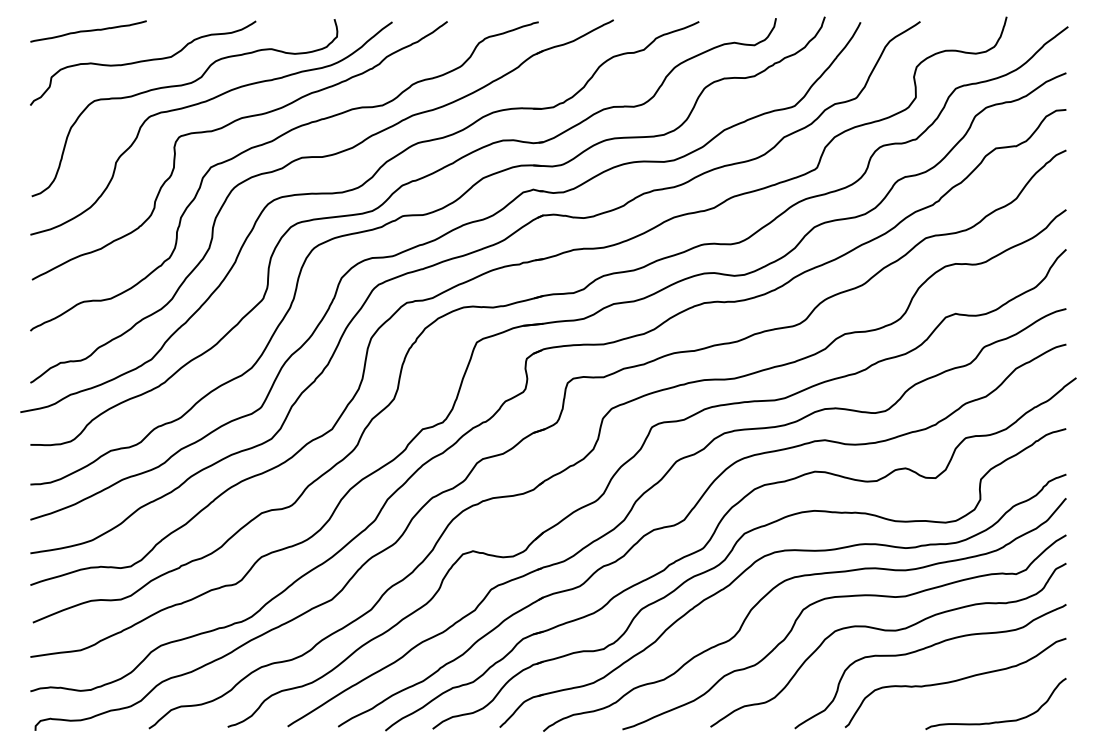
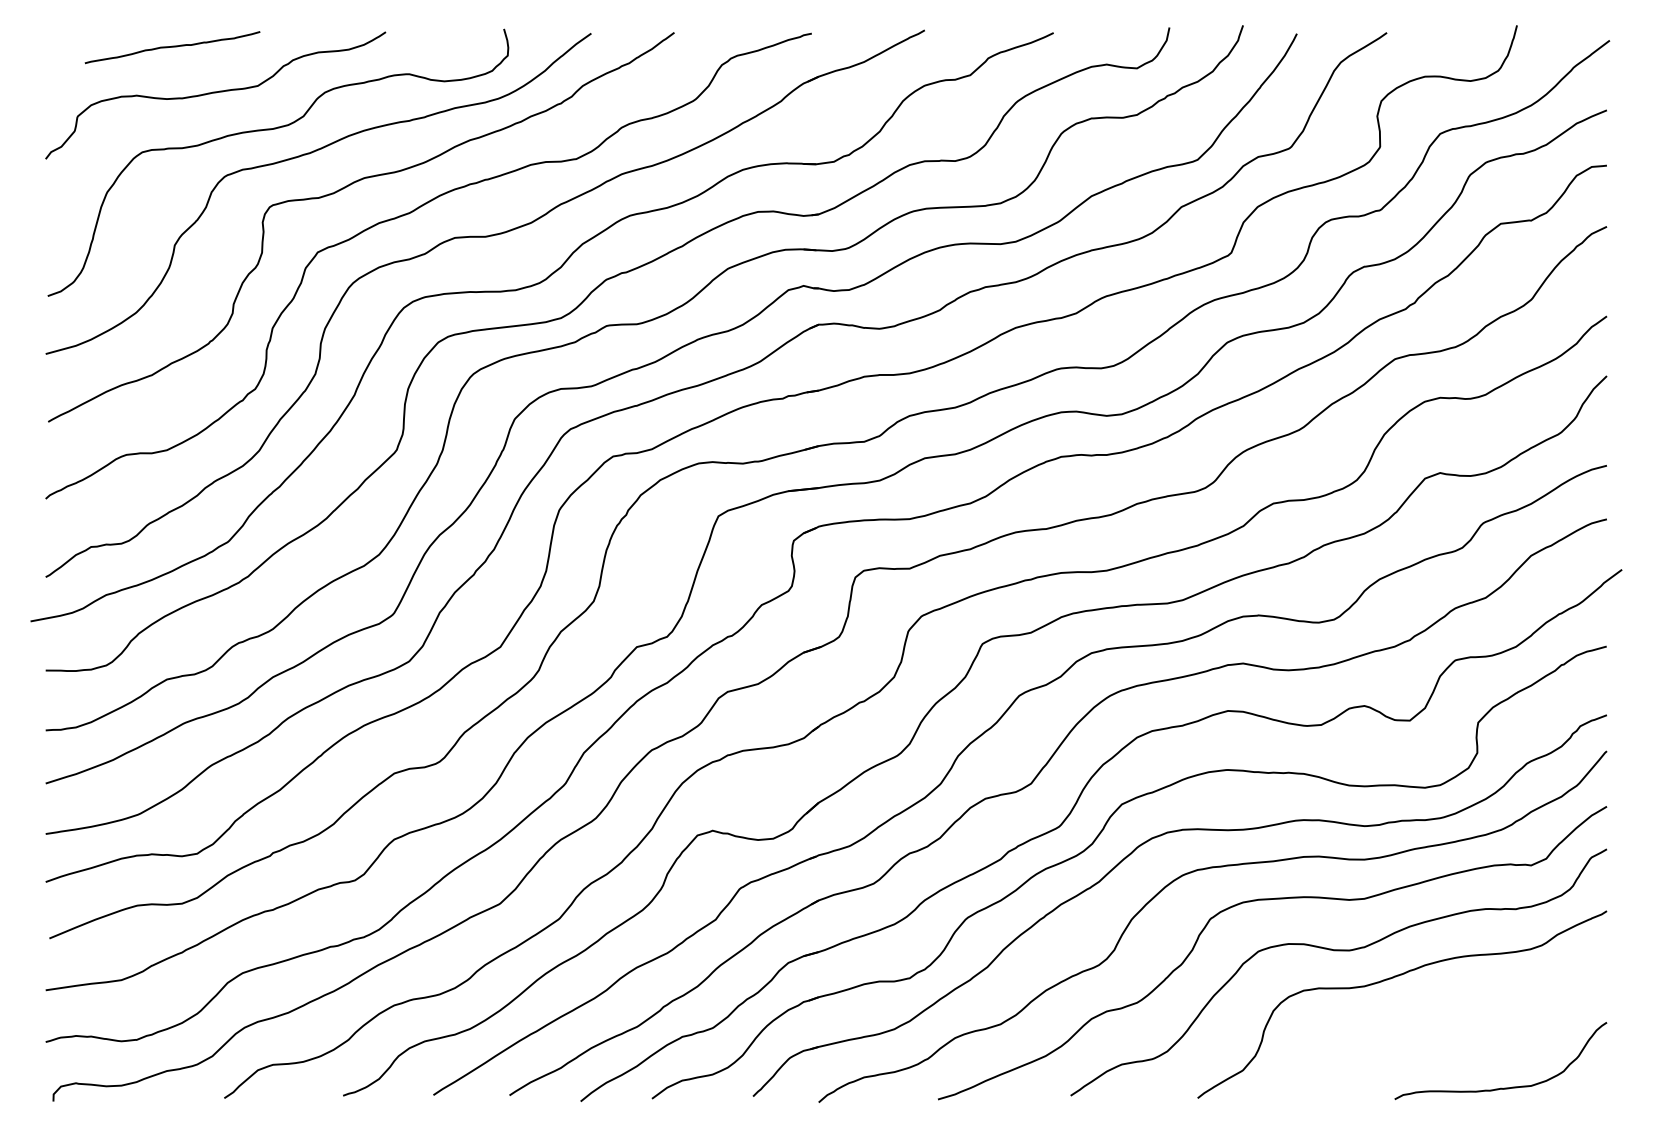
curve: (88, 31) -> (172, 47), moved
curve: (955, 681) -> (1439, 1027), removed

